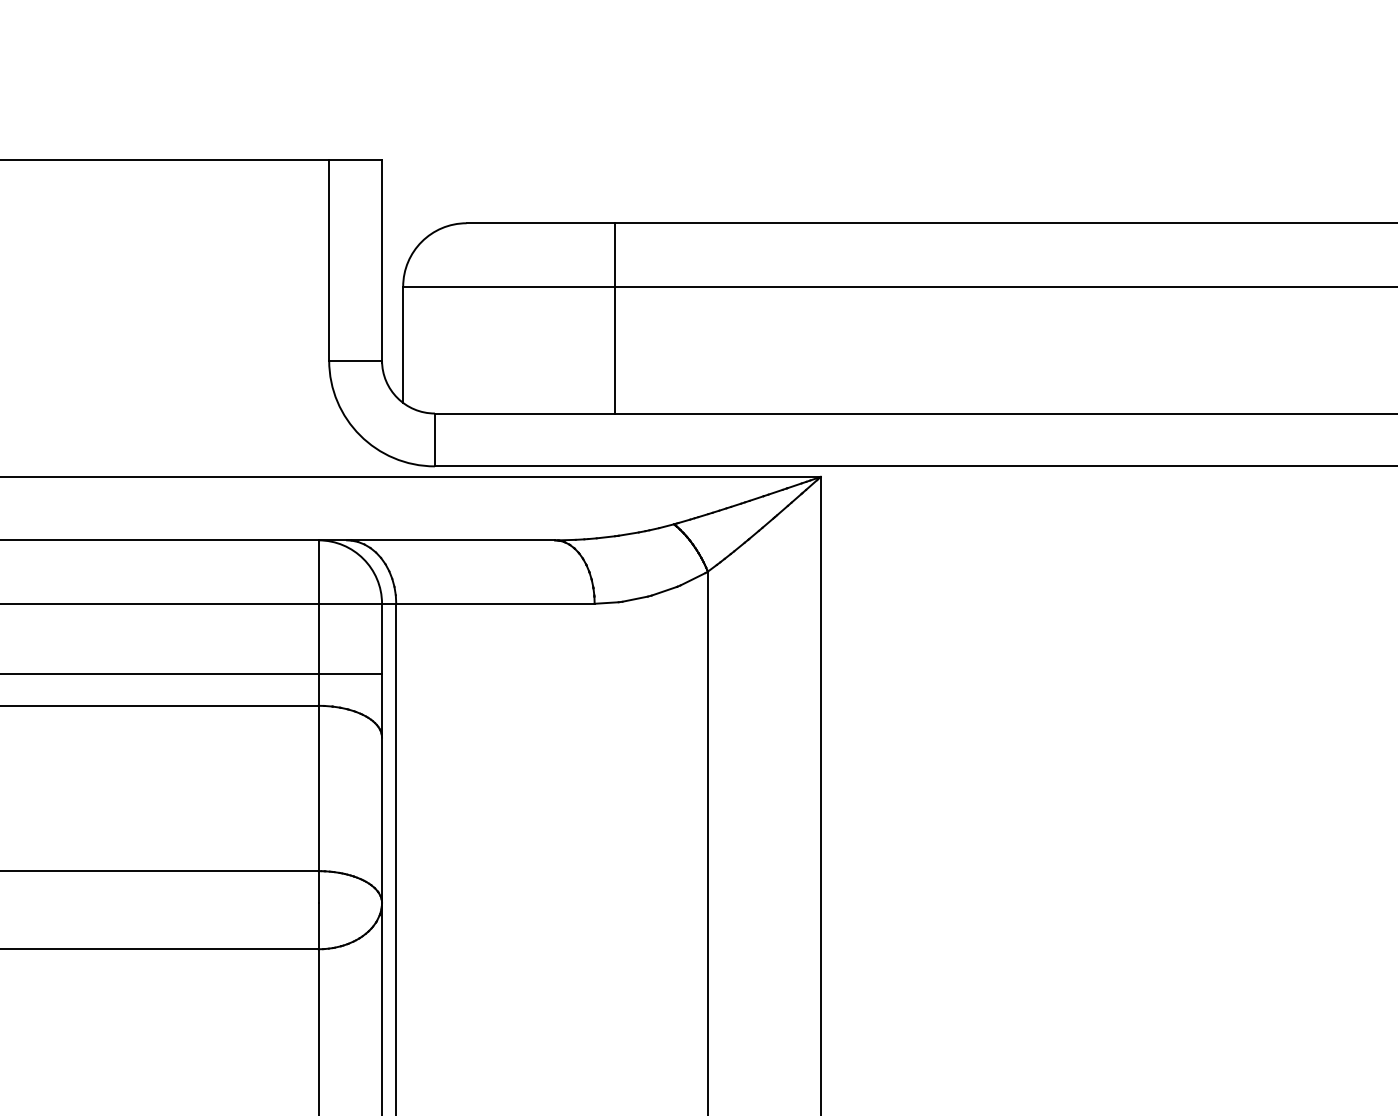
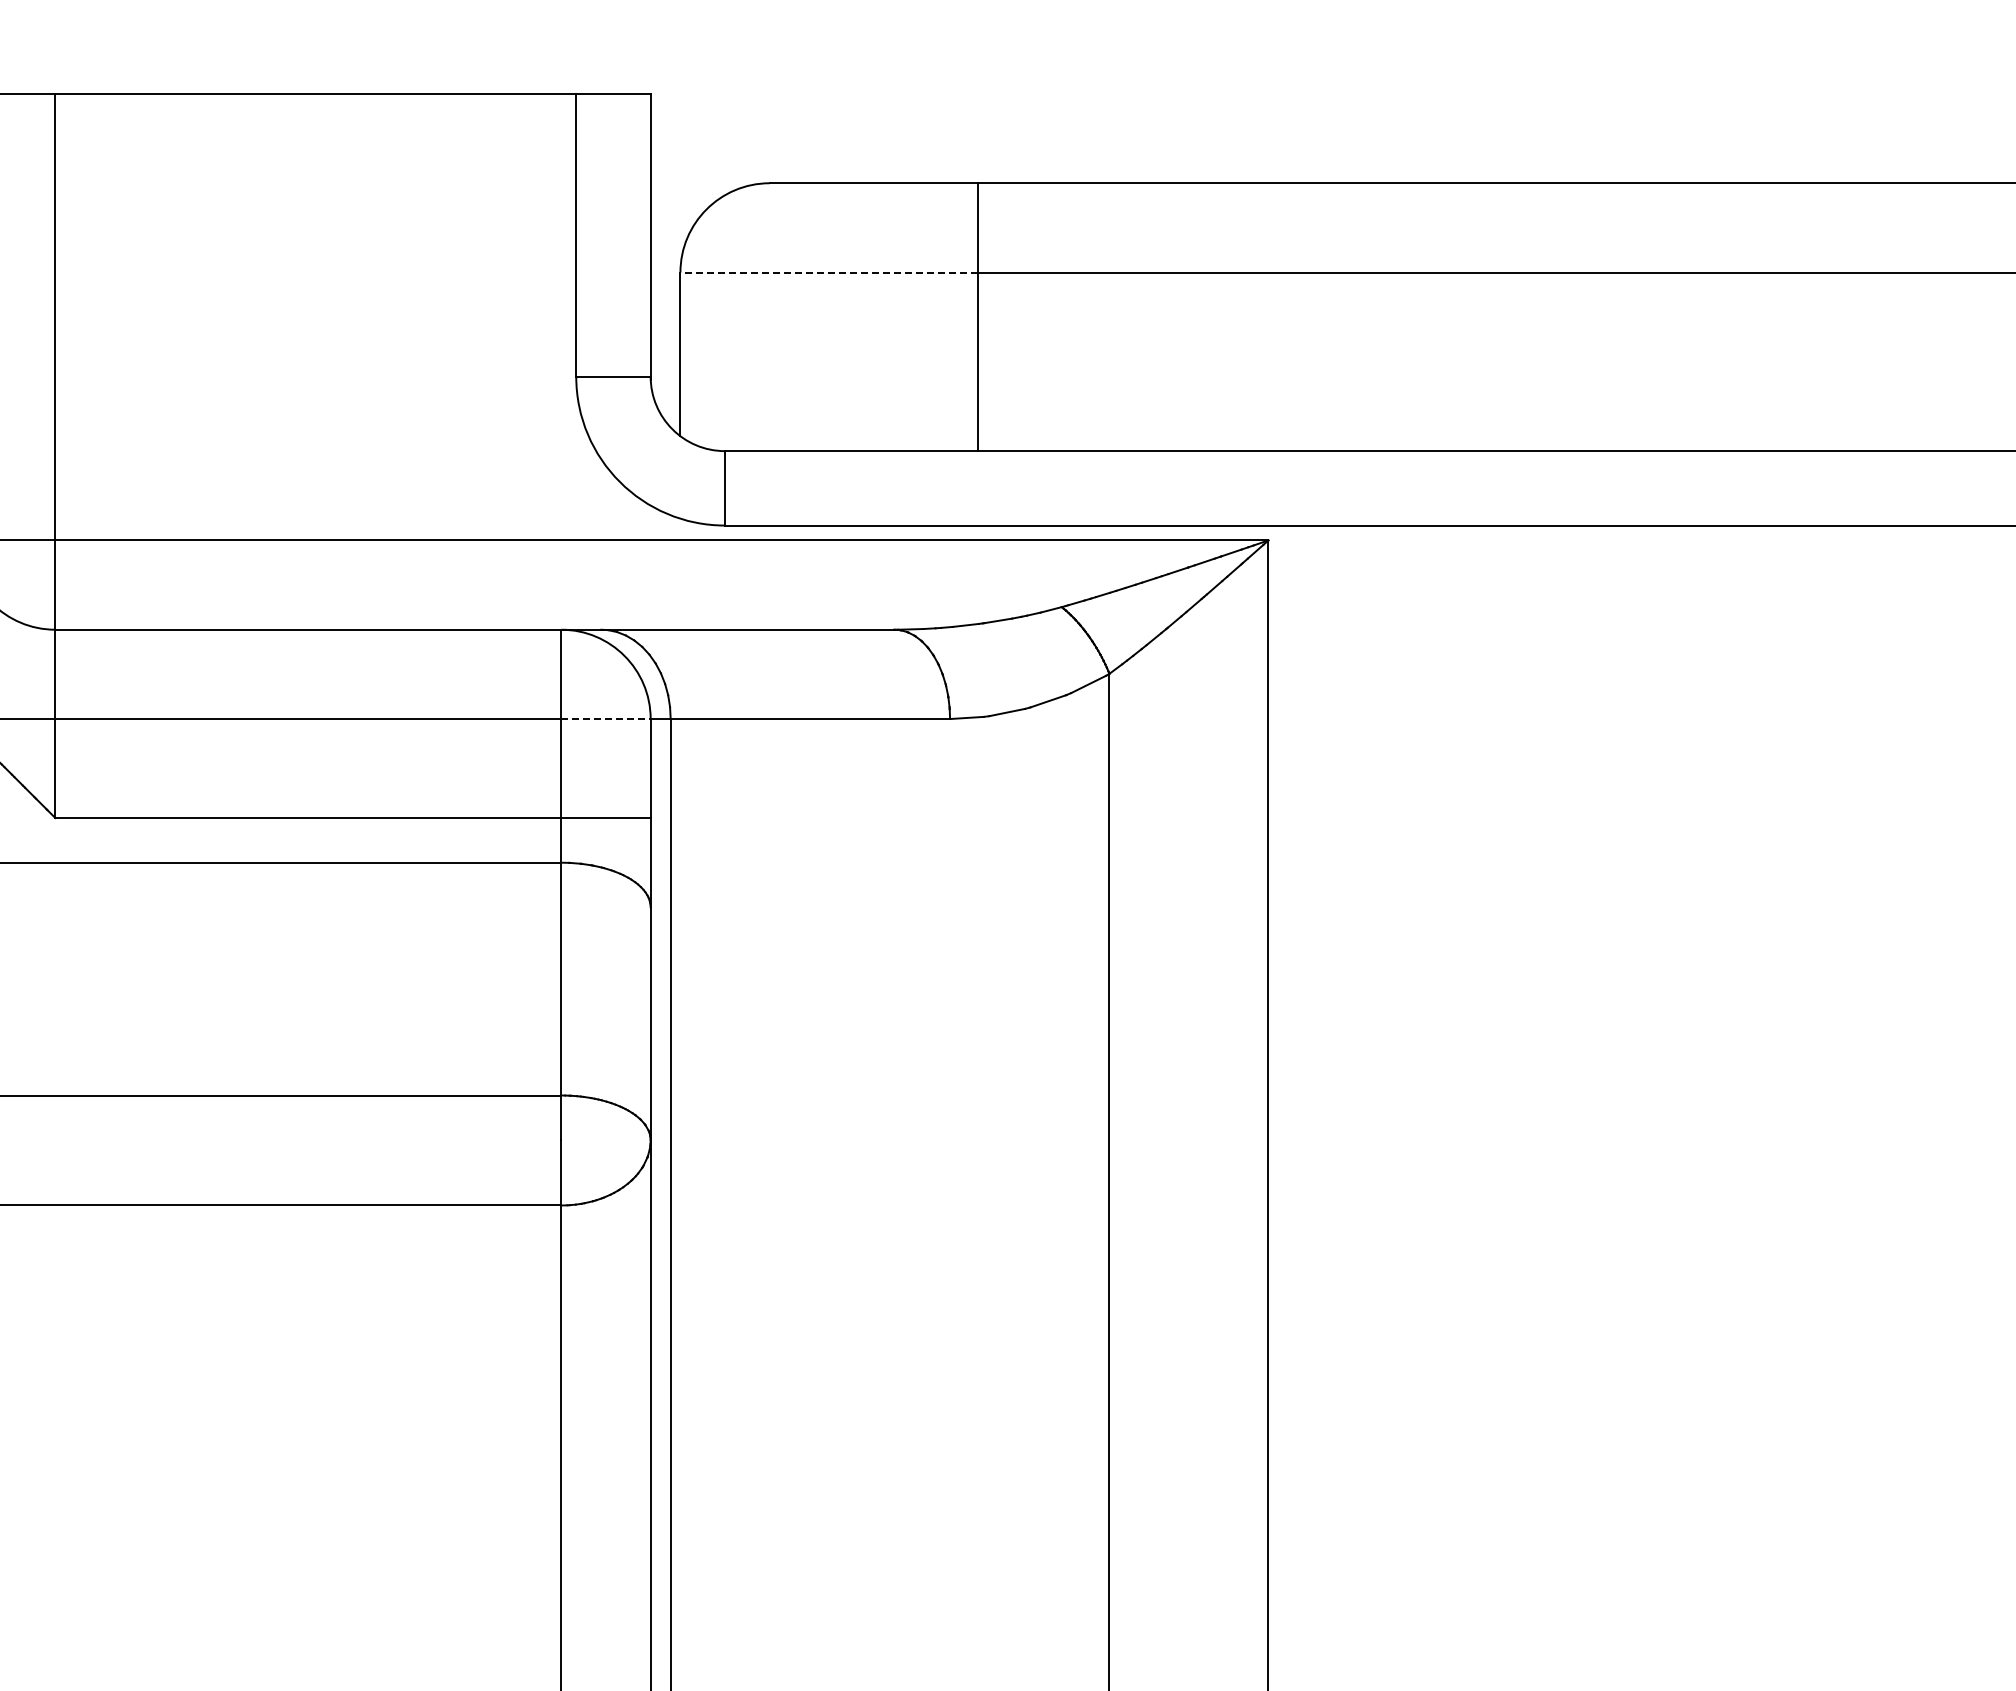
line: (509, 286) -> (829, 272), solid -> dashed
line: (349, 604) -> (605, 719), solid -> dashed

